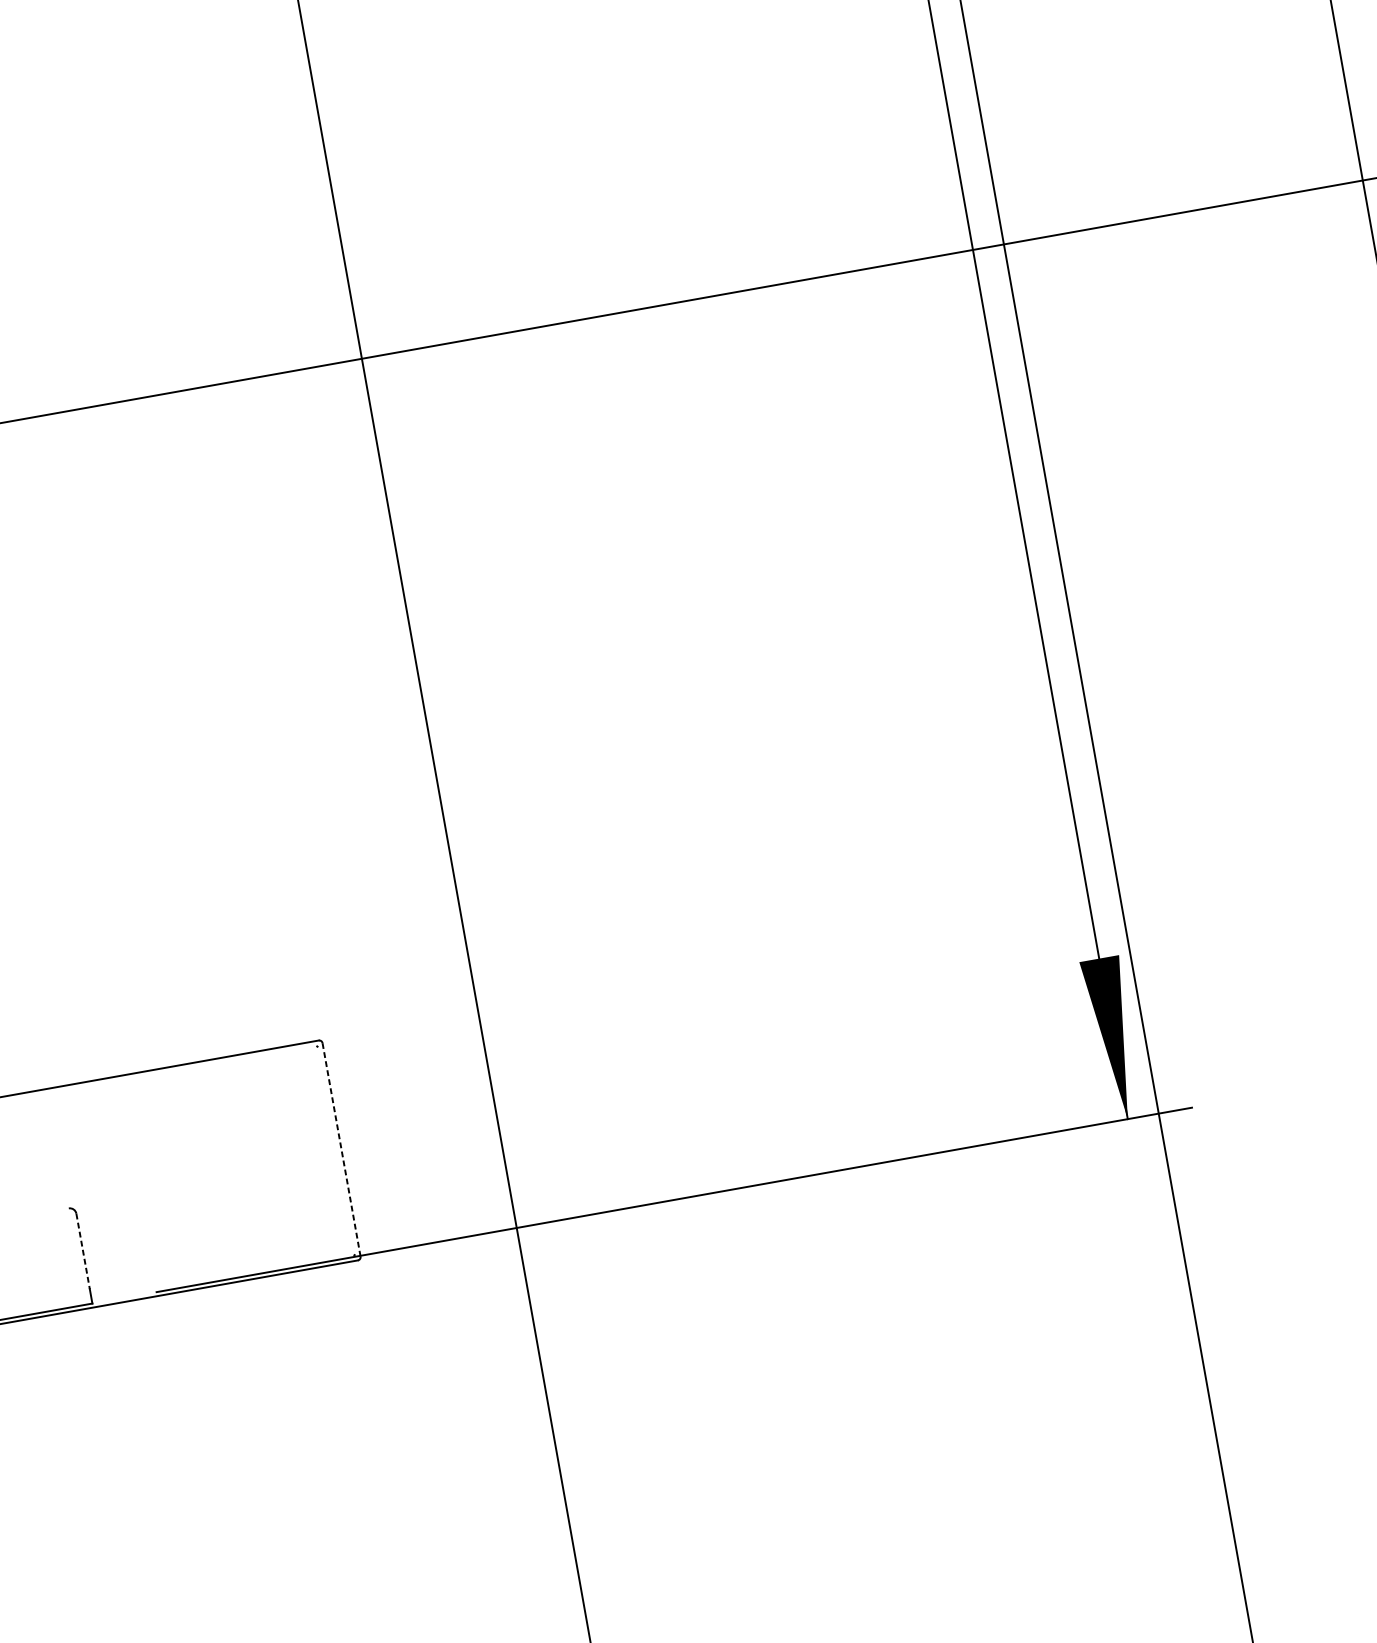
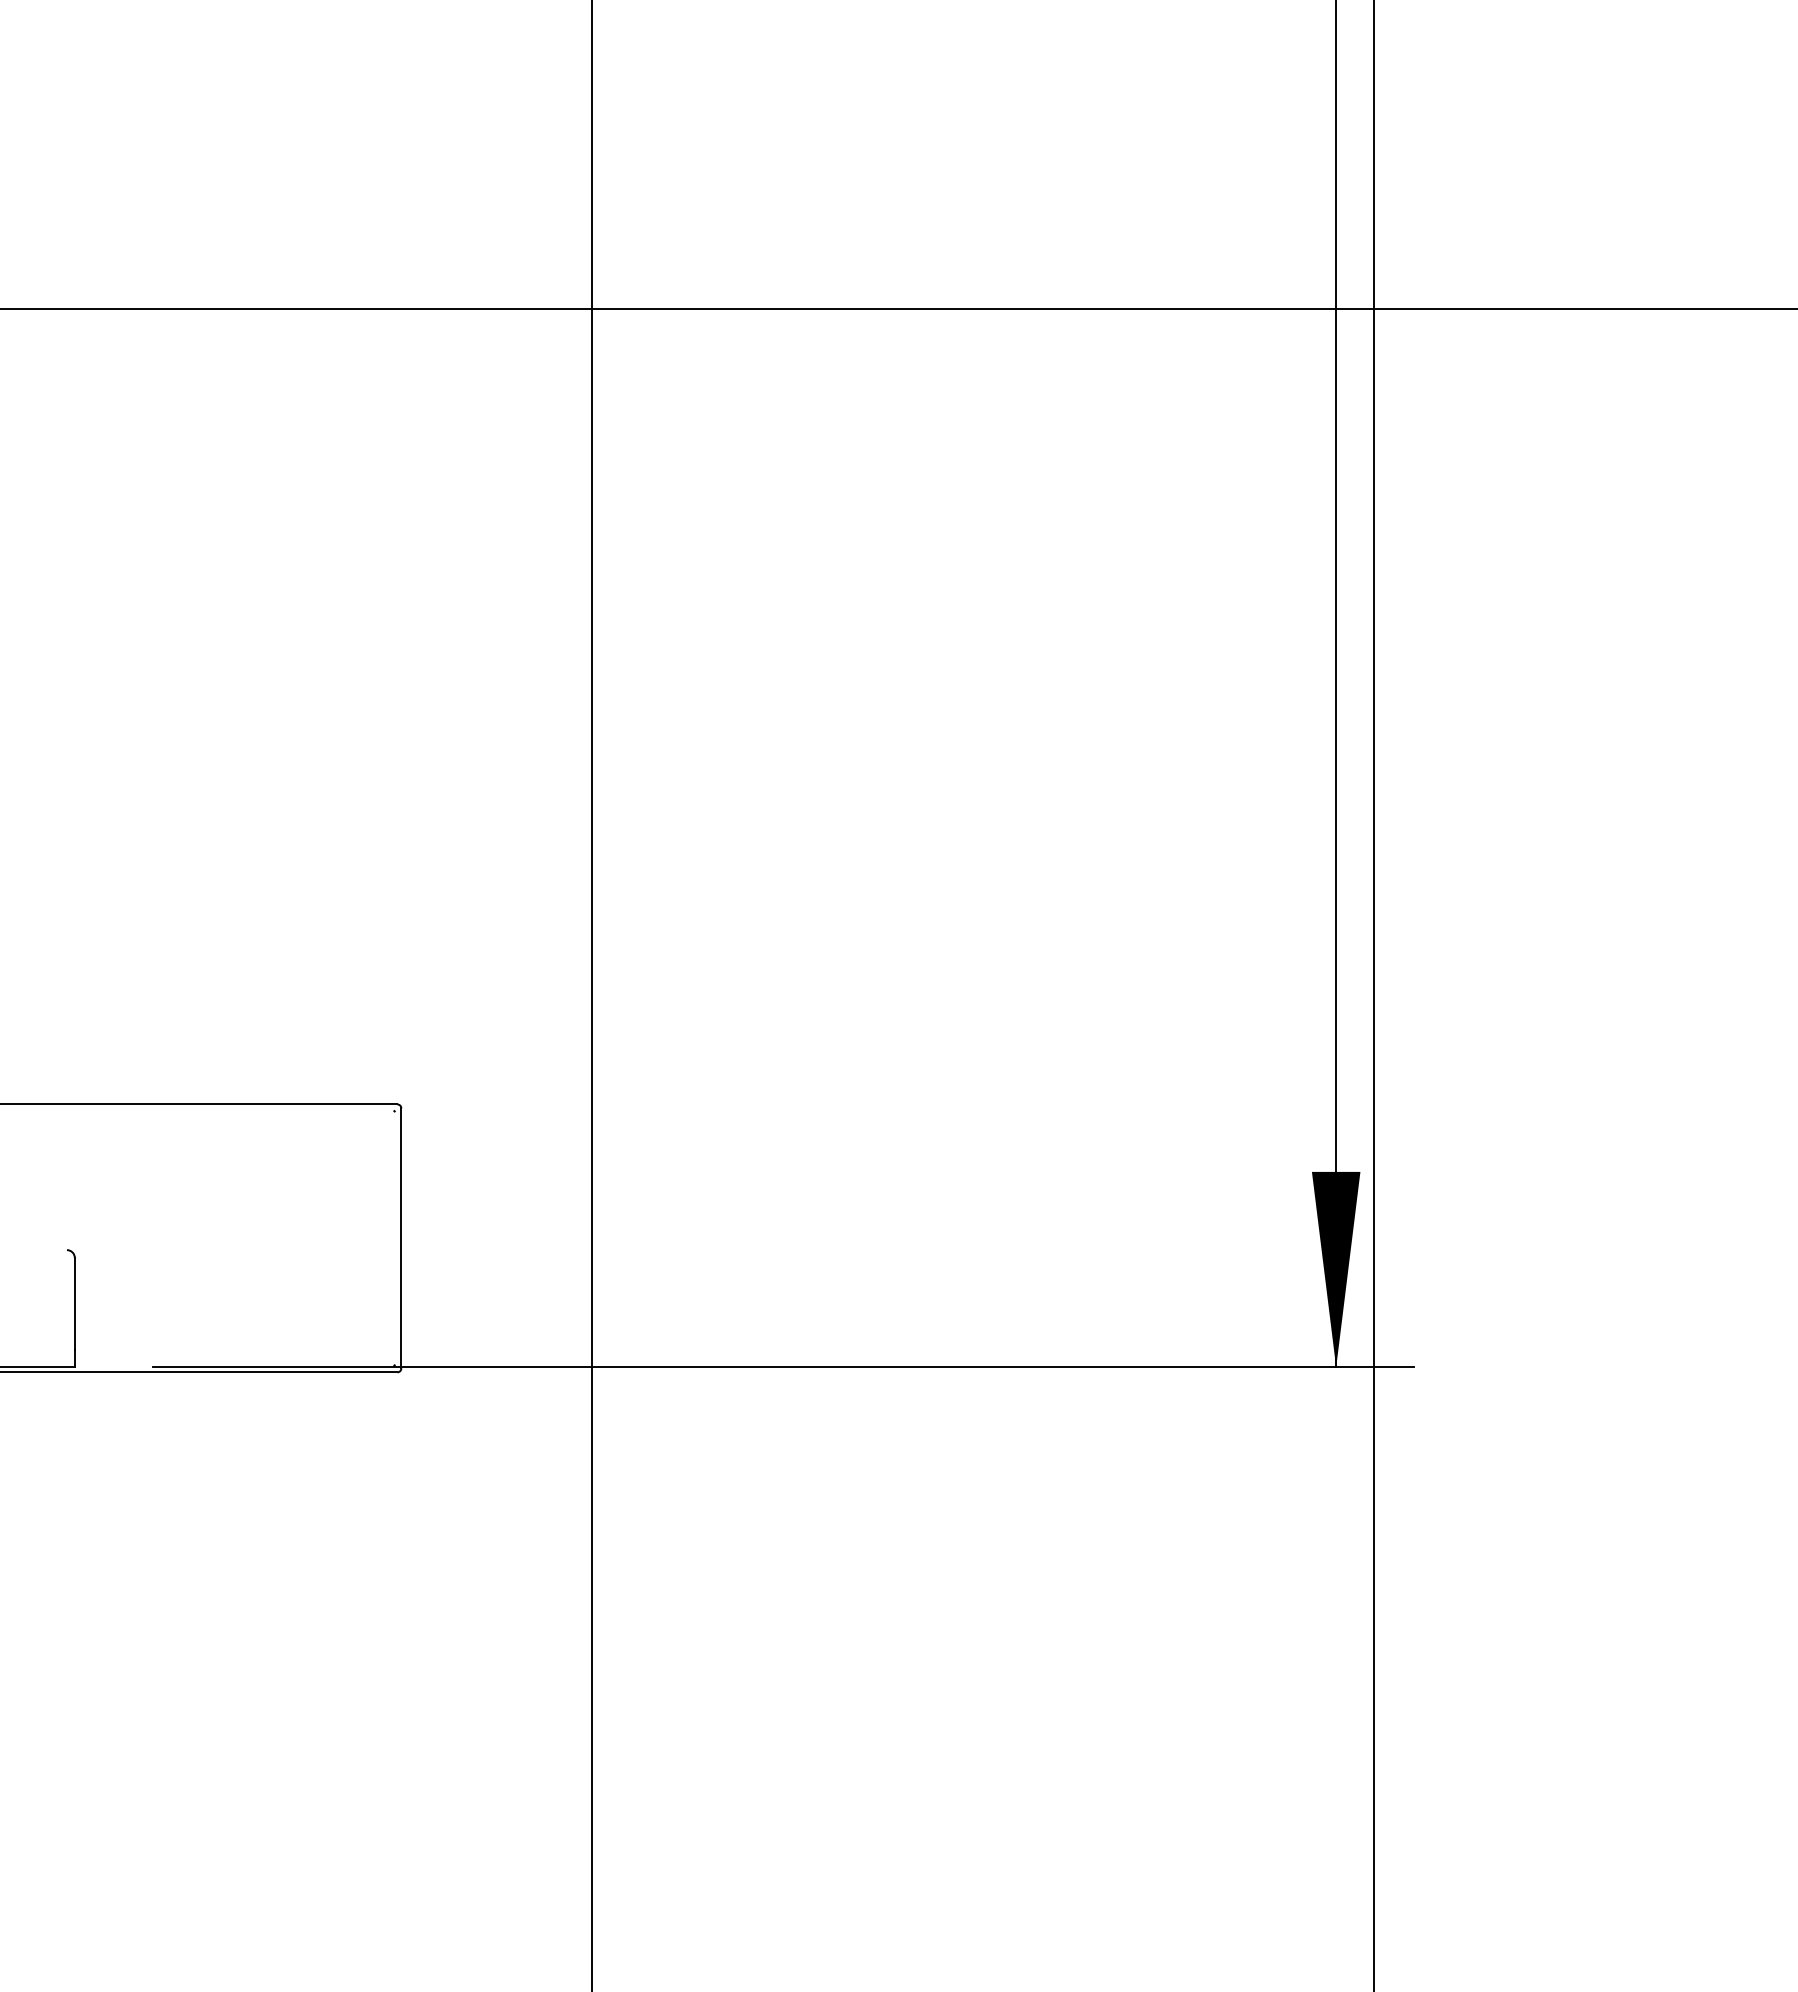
line: (341, 1149) -> (401, 1238), dashed -> solid
line: (82, 1251) -> (74, 1303), dashed -> solid

